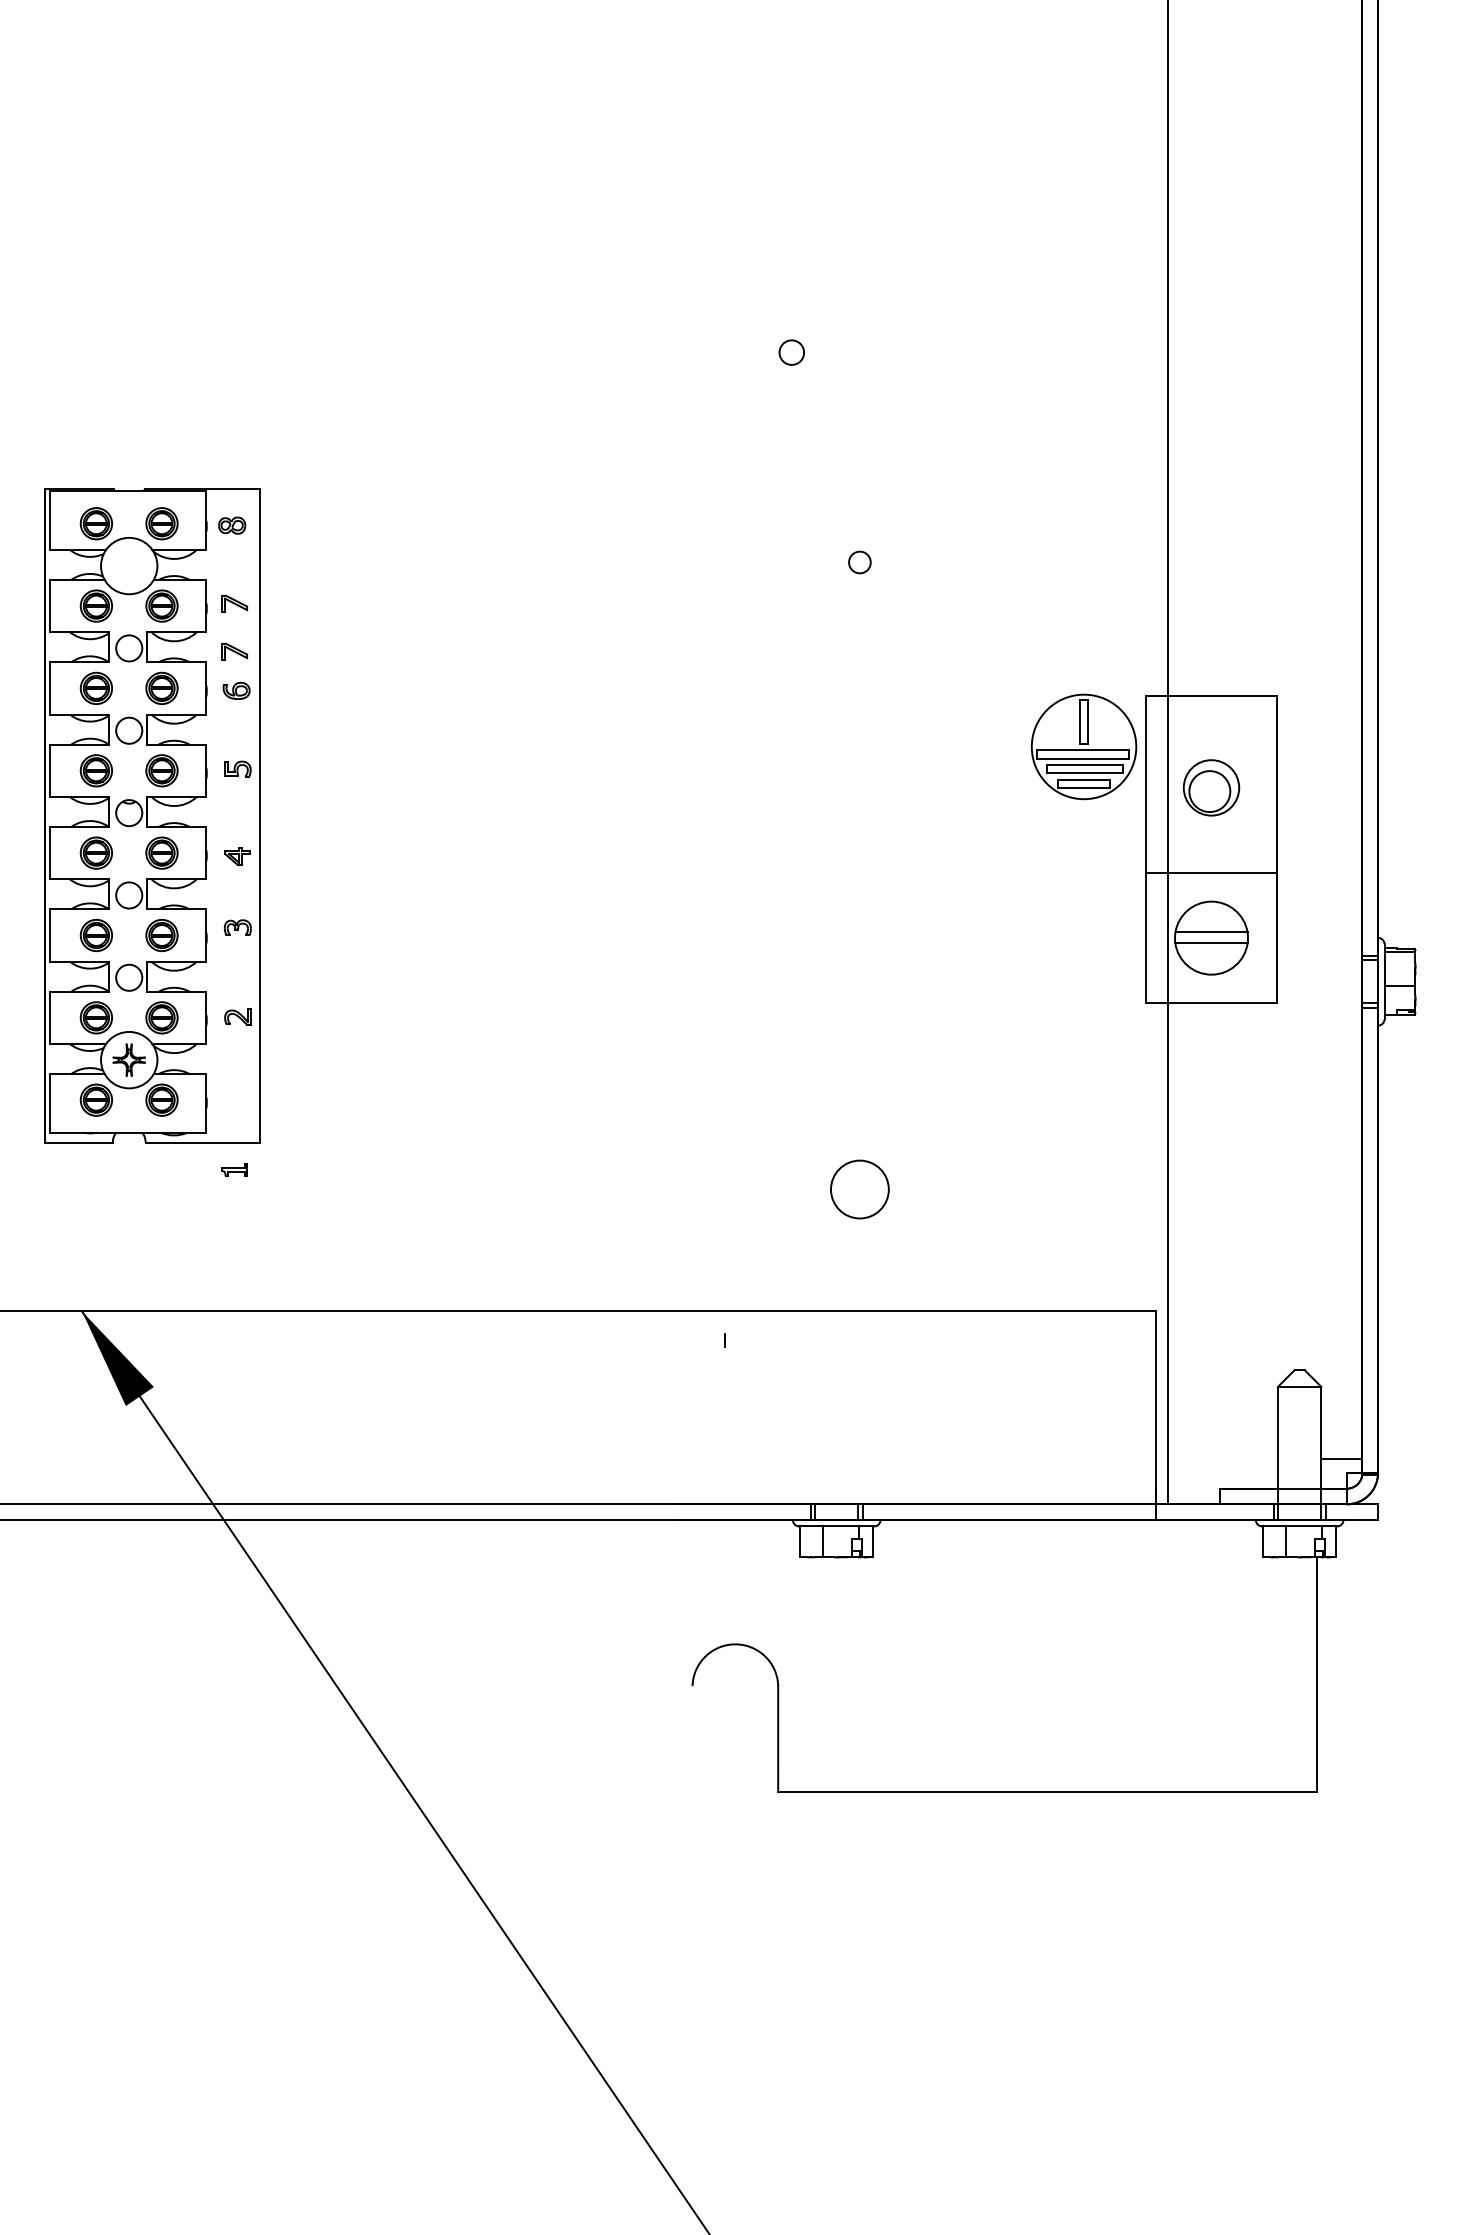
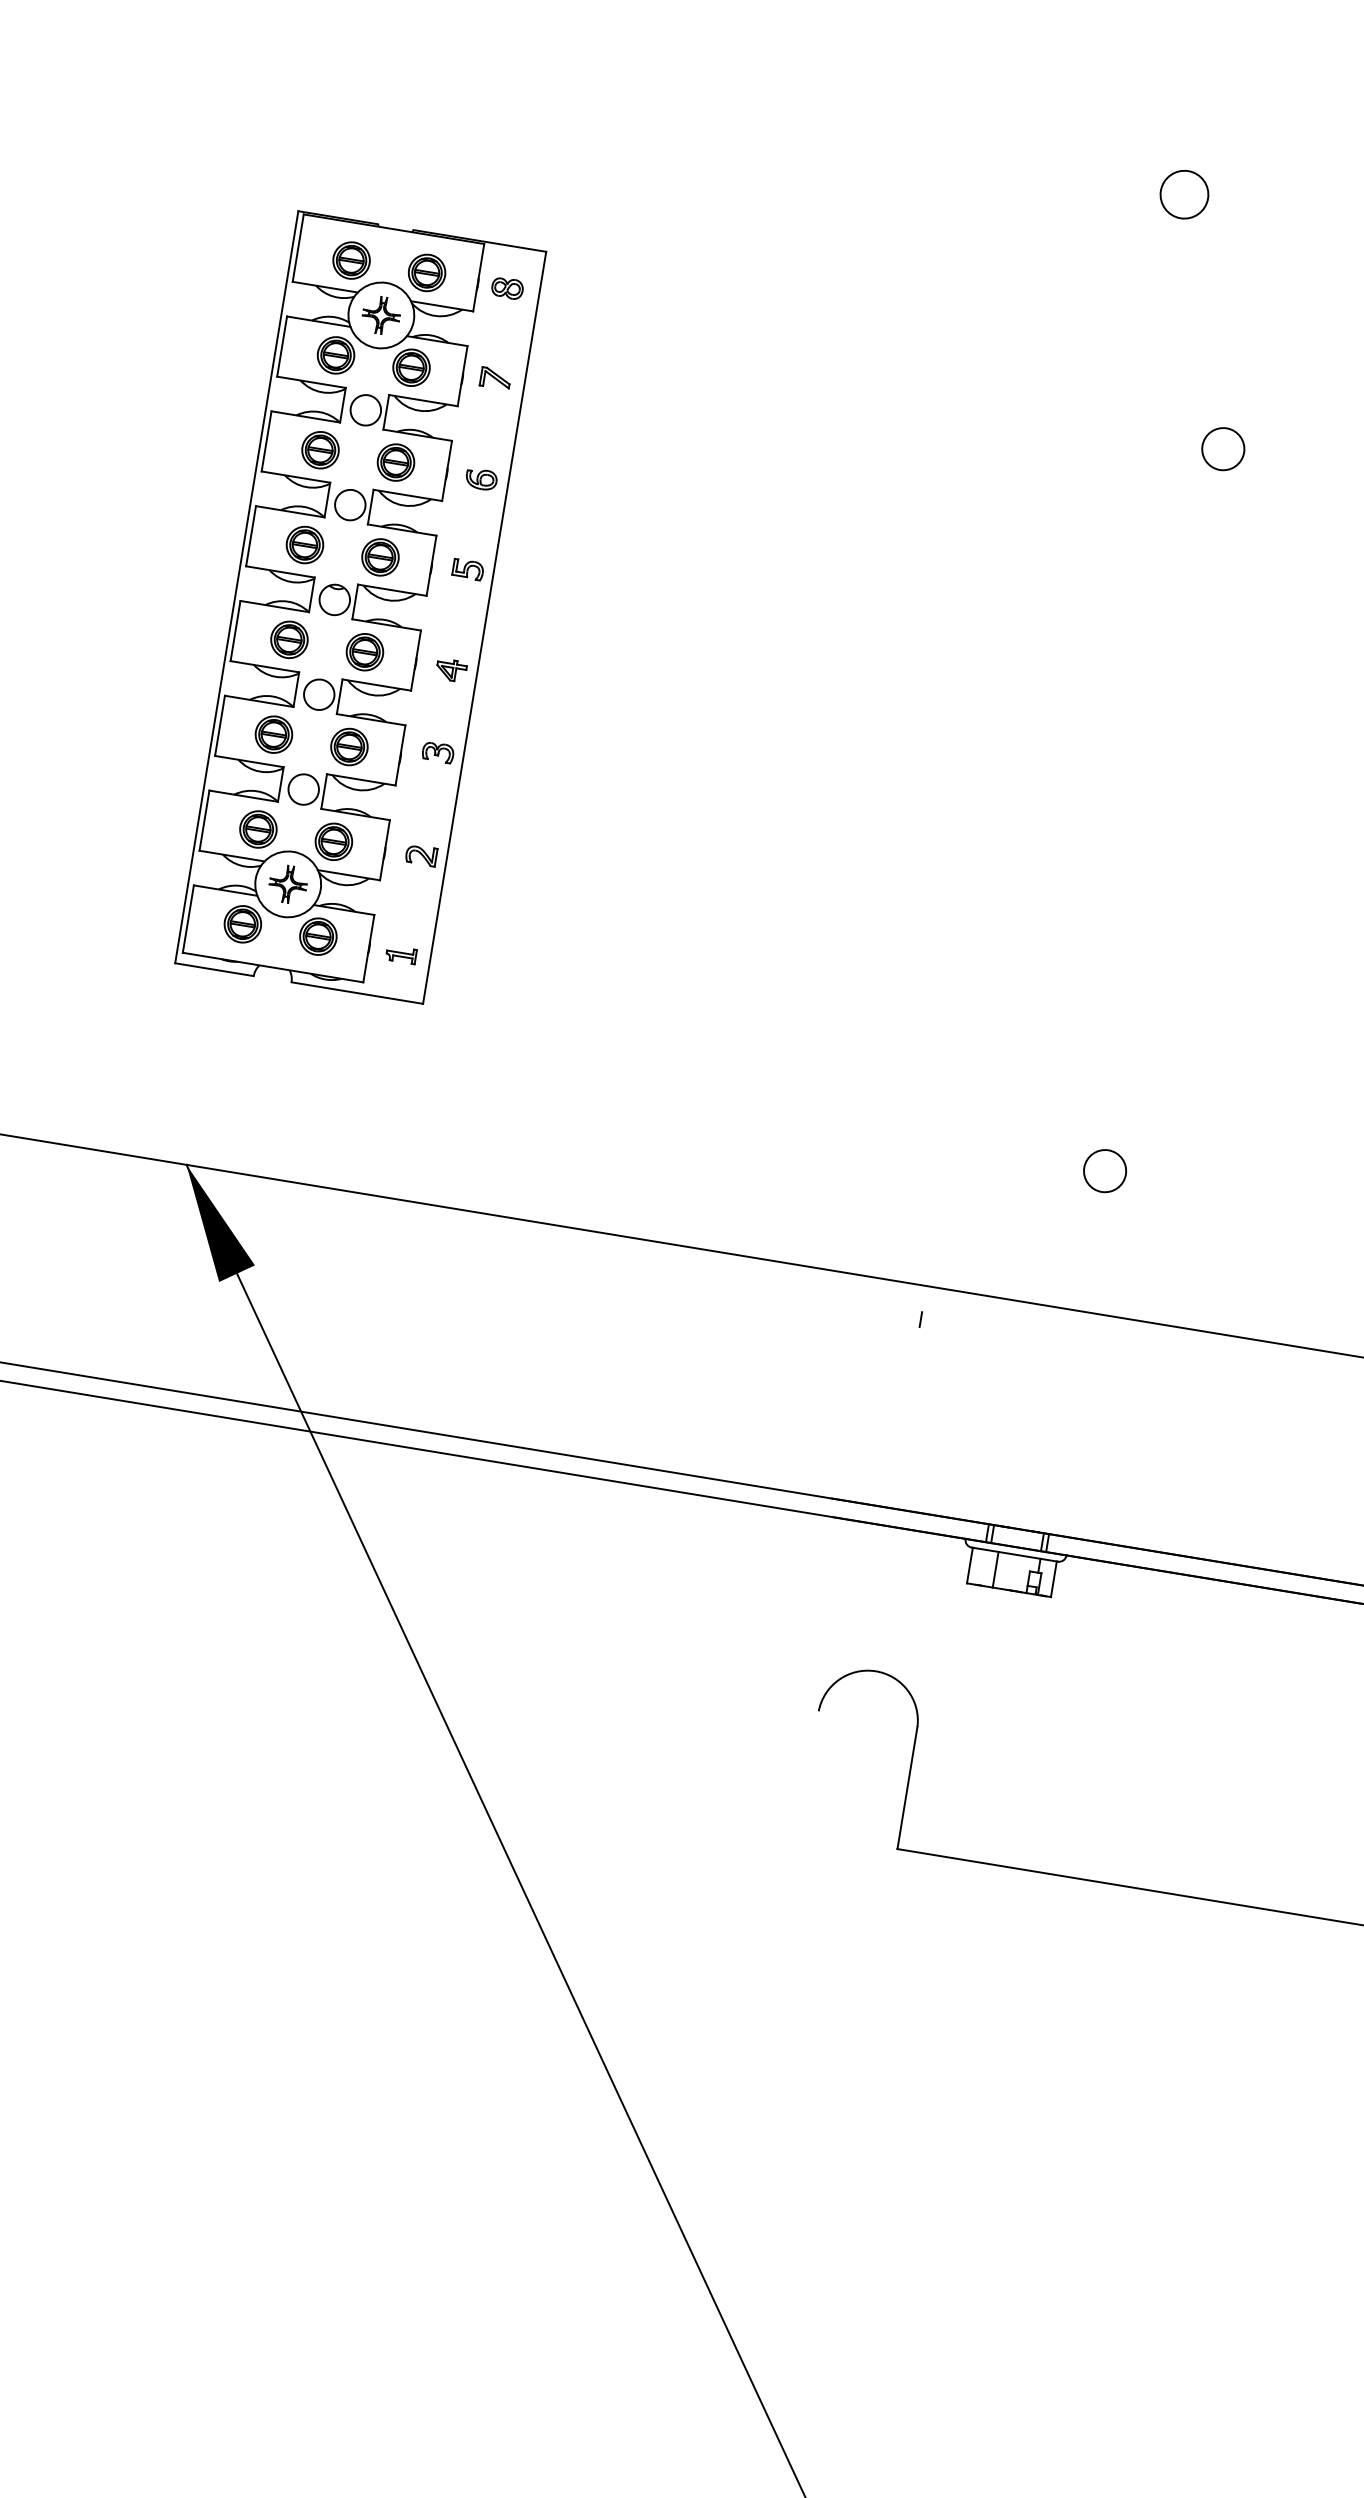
circle: (791, 352) -> (1184, 194), size x1.67
circle: (859, 562) -> (1222, 449), size x1.67
part: (128, 565) -> (380, 314), added
part: (234, 651) -> (486, 433), removed
part: (234, 1169) -> (401, 954), moved
circle: (859, 1189) -> (1104, 1170), size x0.62

